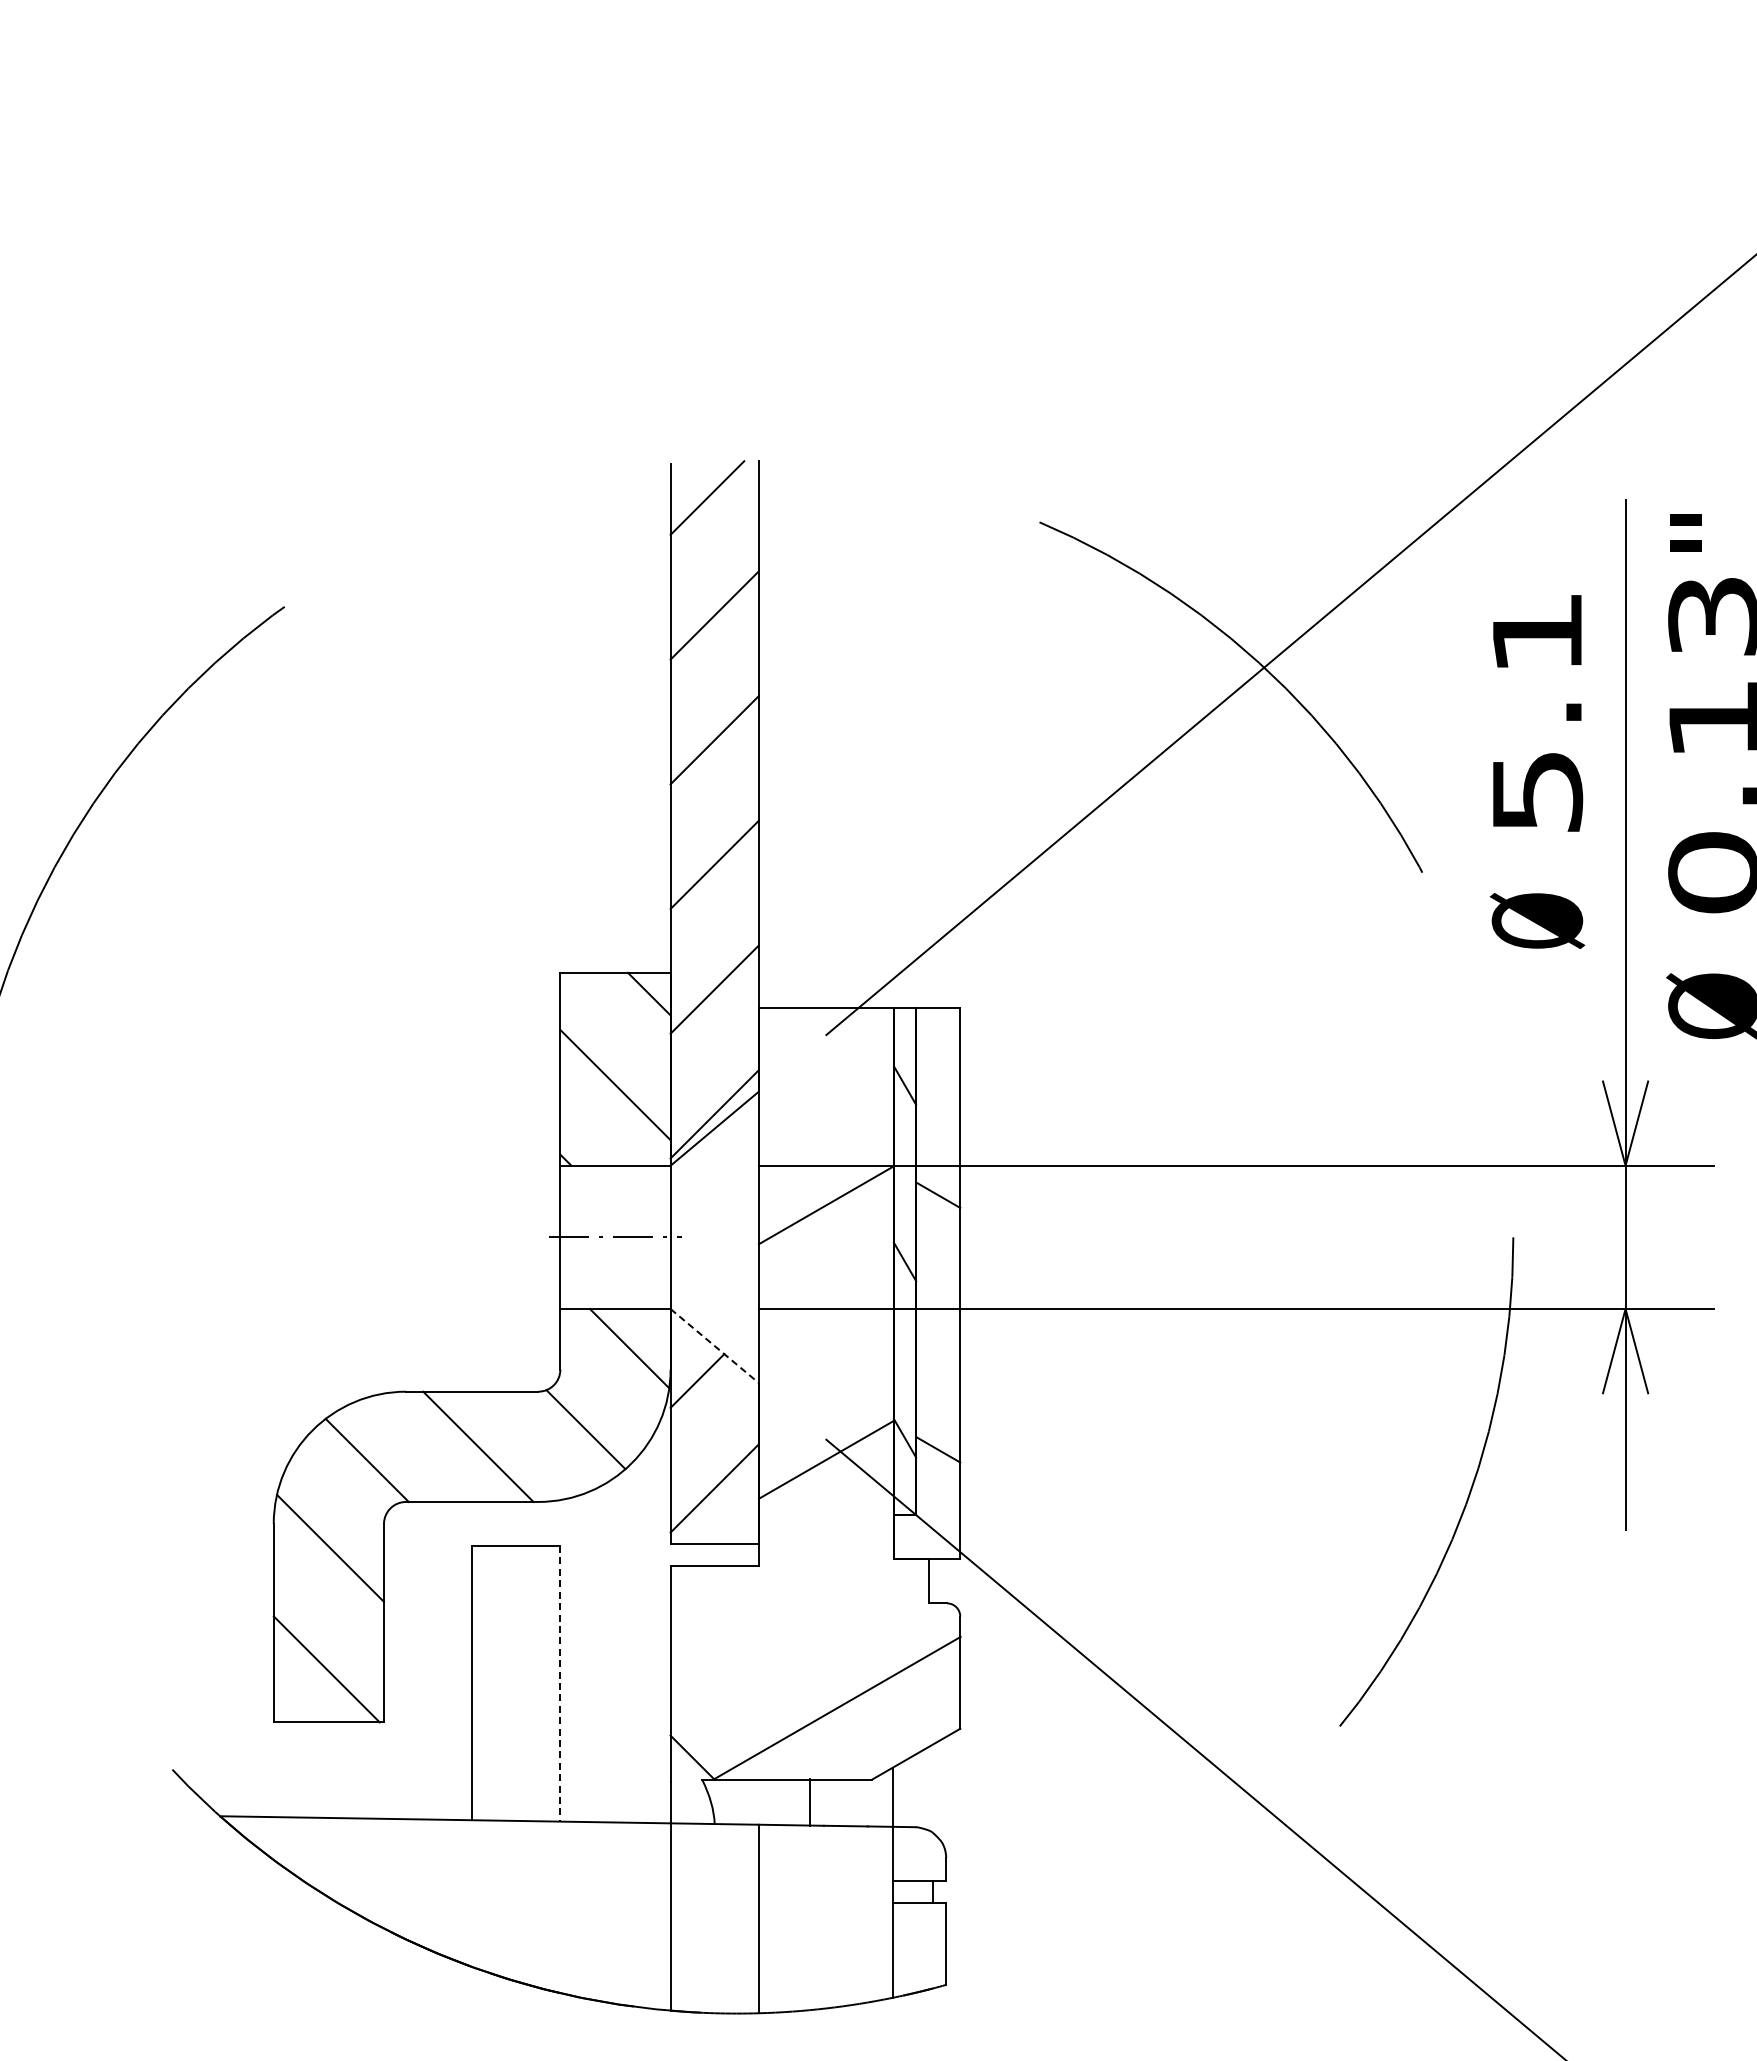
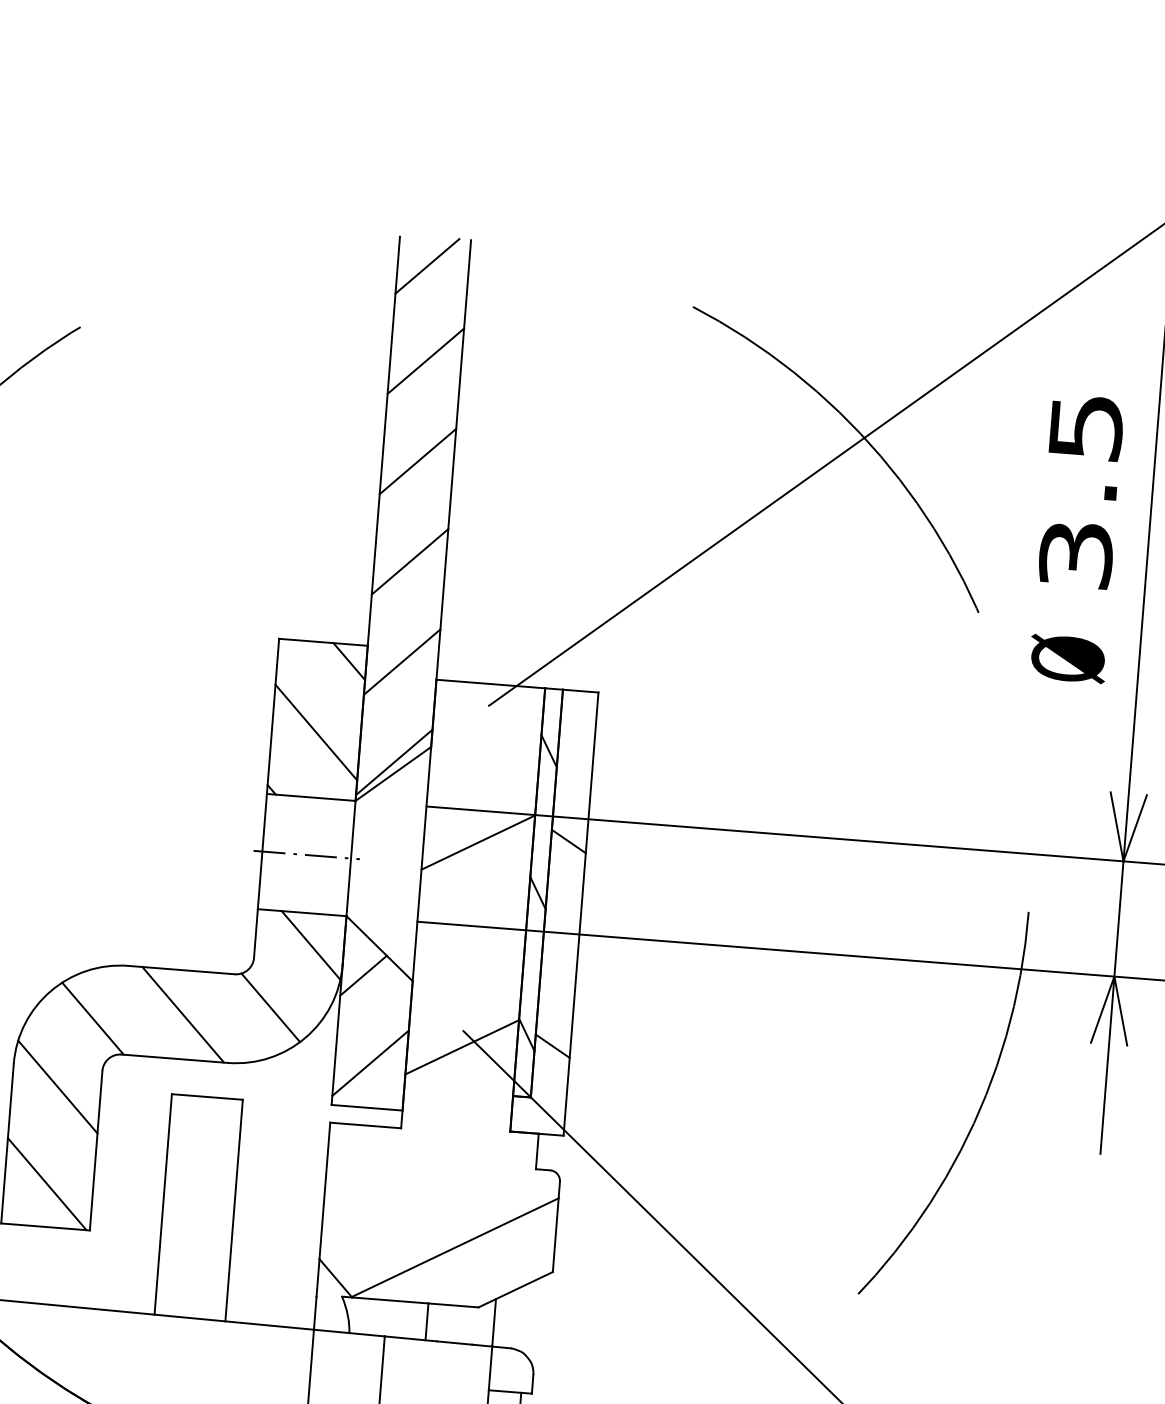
text: (1537, 712) -> (1081, 491), 5.1 -> 3.5
line: (714, 1346) -> (379, 949), dashed -> solid
line: (560, 1683) -> (234, 1210), dashed -> solid

